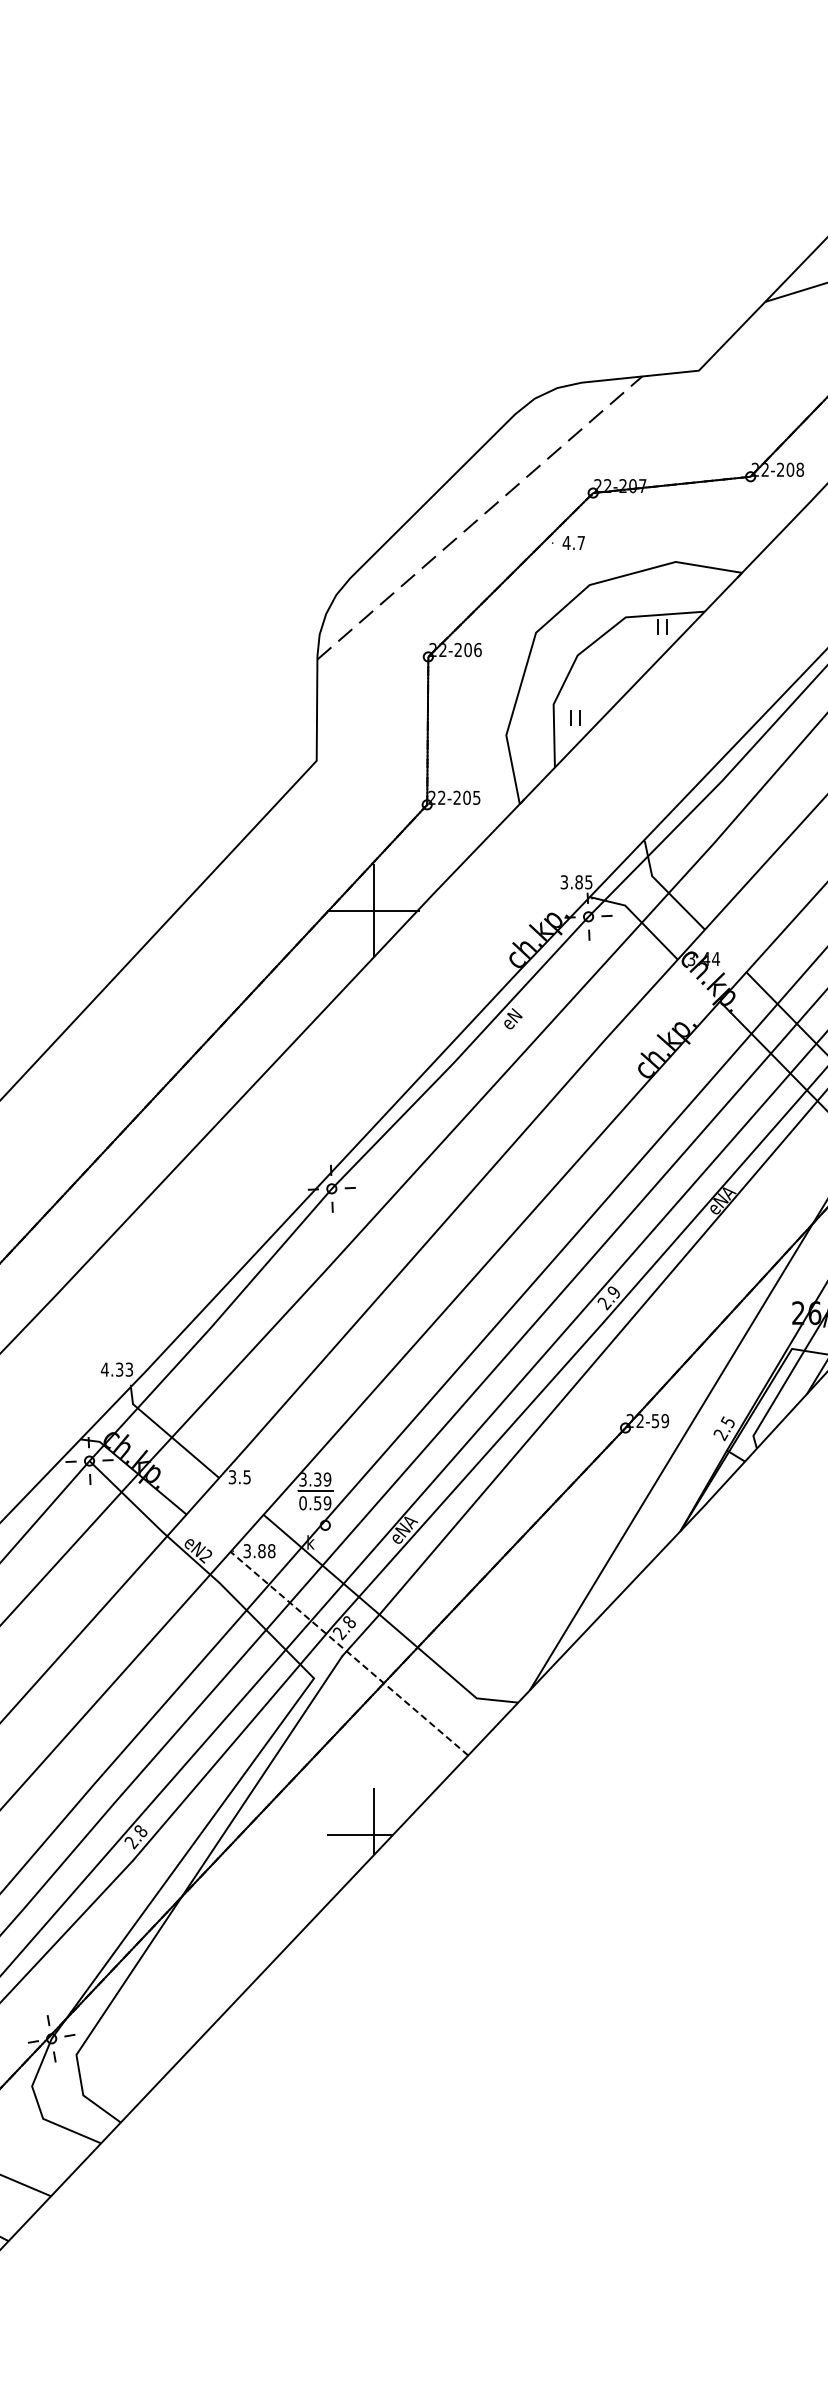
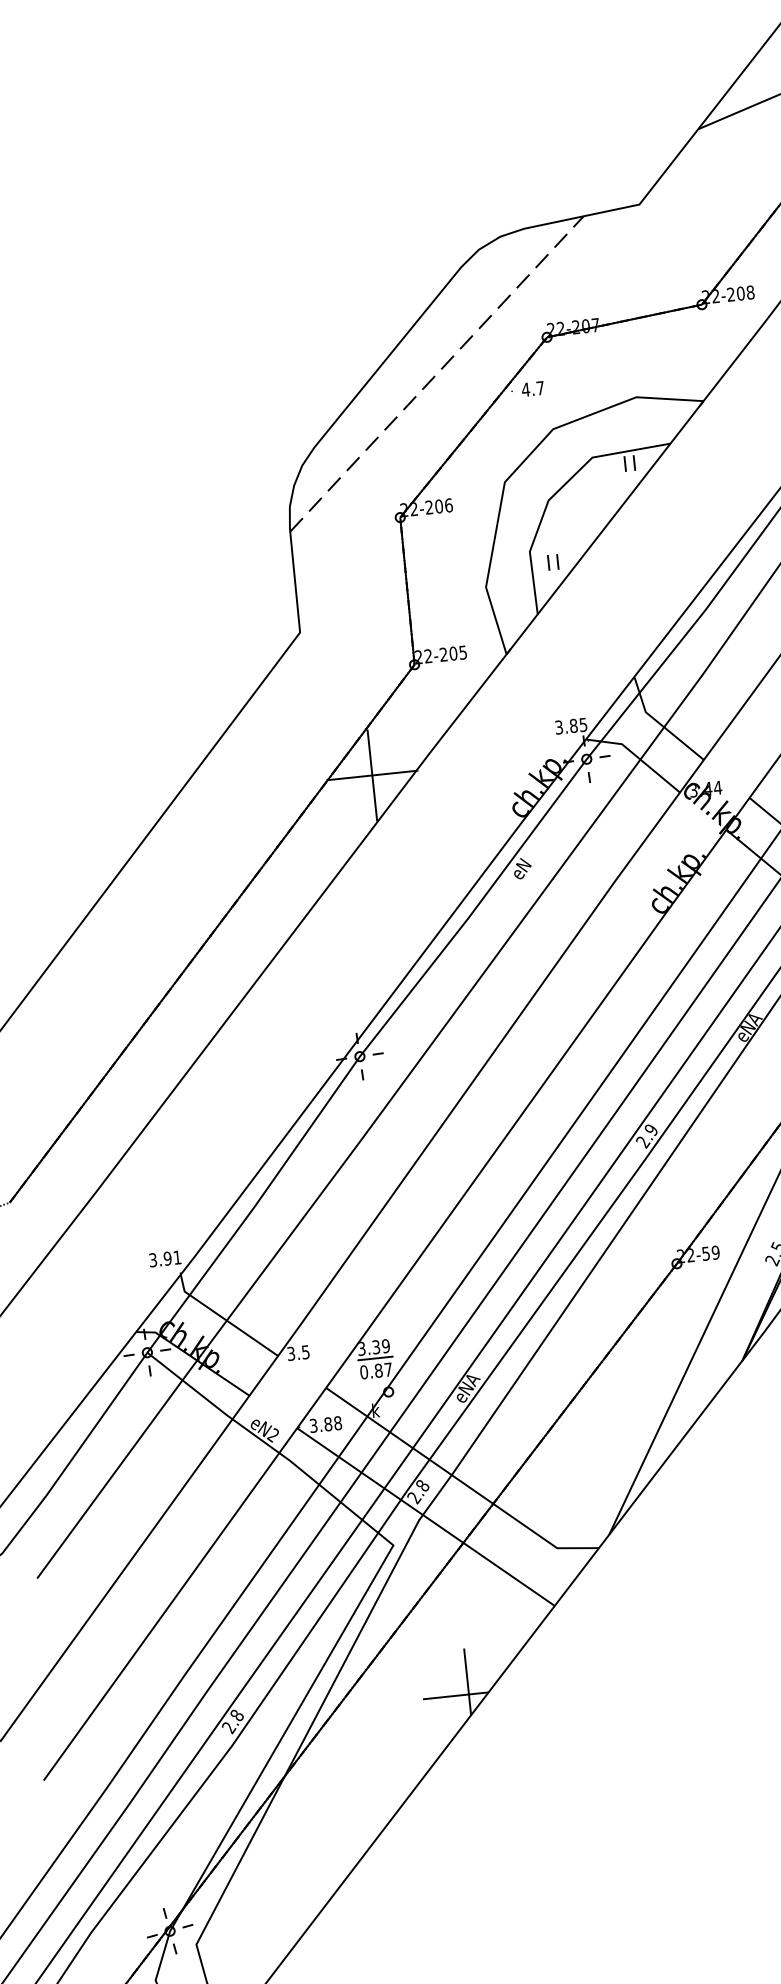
text: (116, 1369) -> (164, 1258), 4.33 -> 3.91
text: (322, 1503) -> (383, 1370), 0.59 -> 0.87
line: (349, 1653) -> (426, 1516), dashed -> solid

